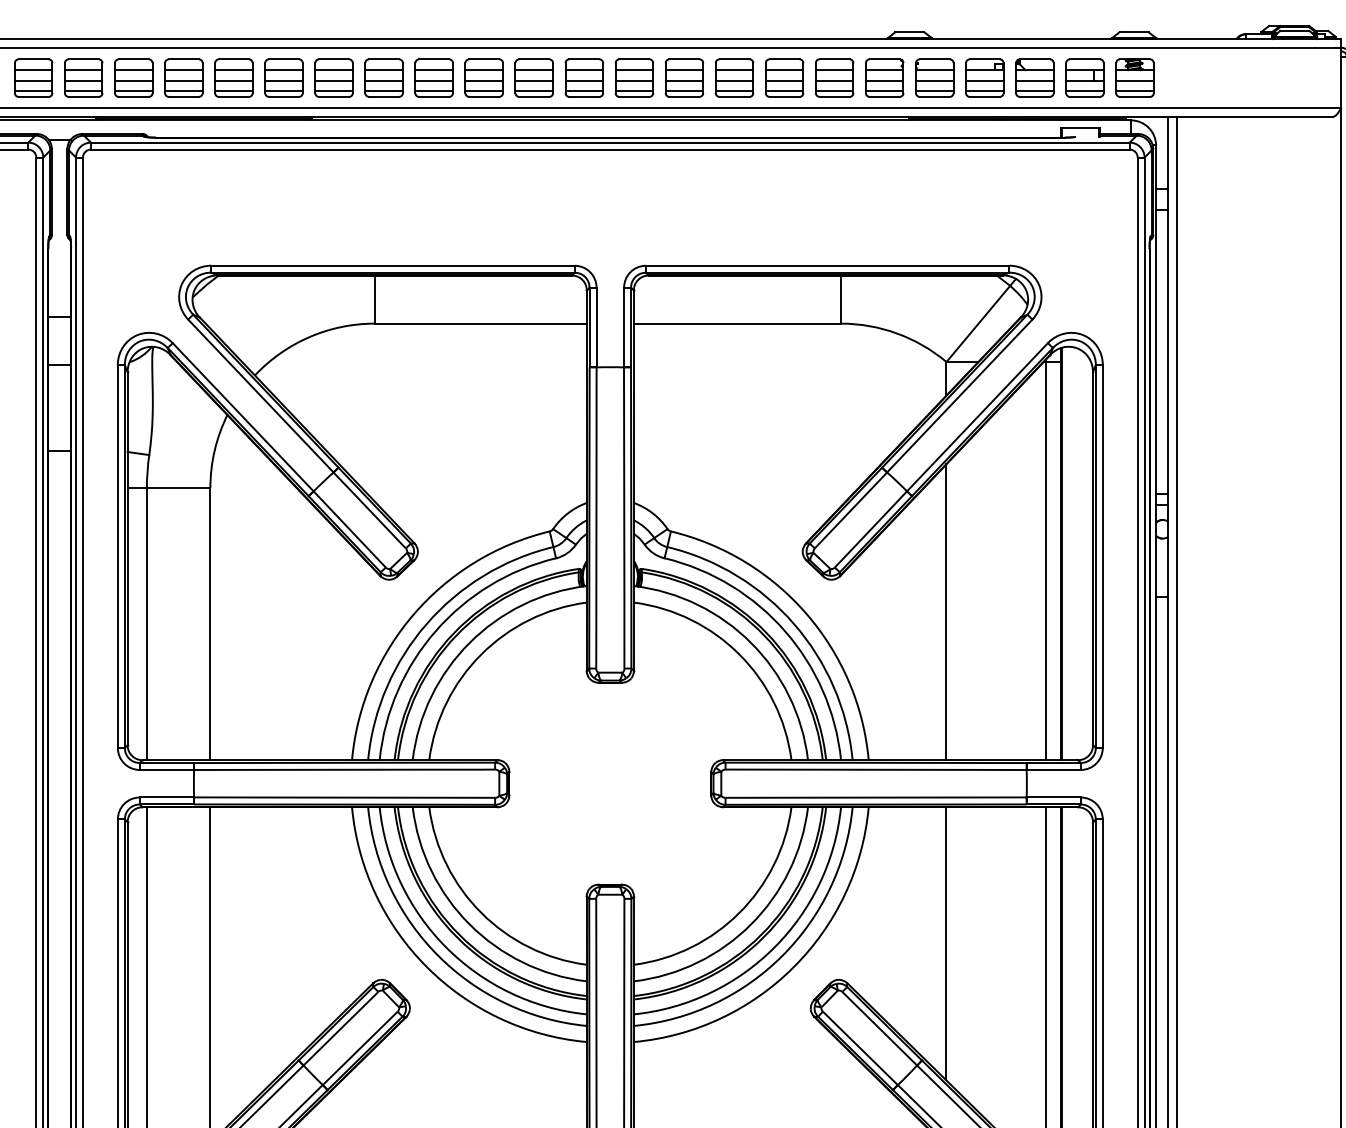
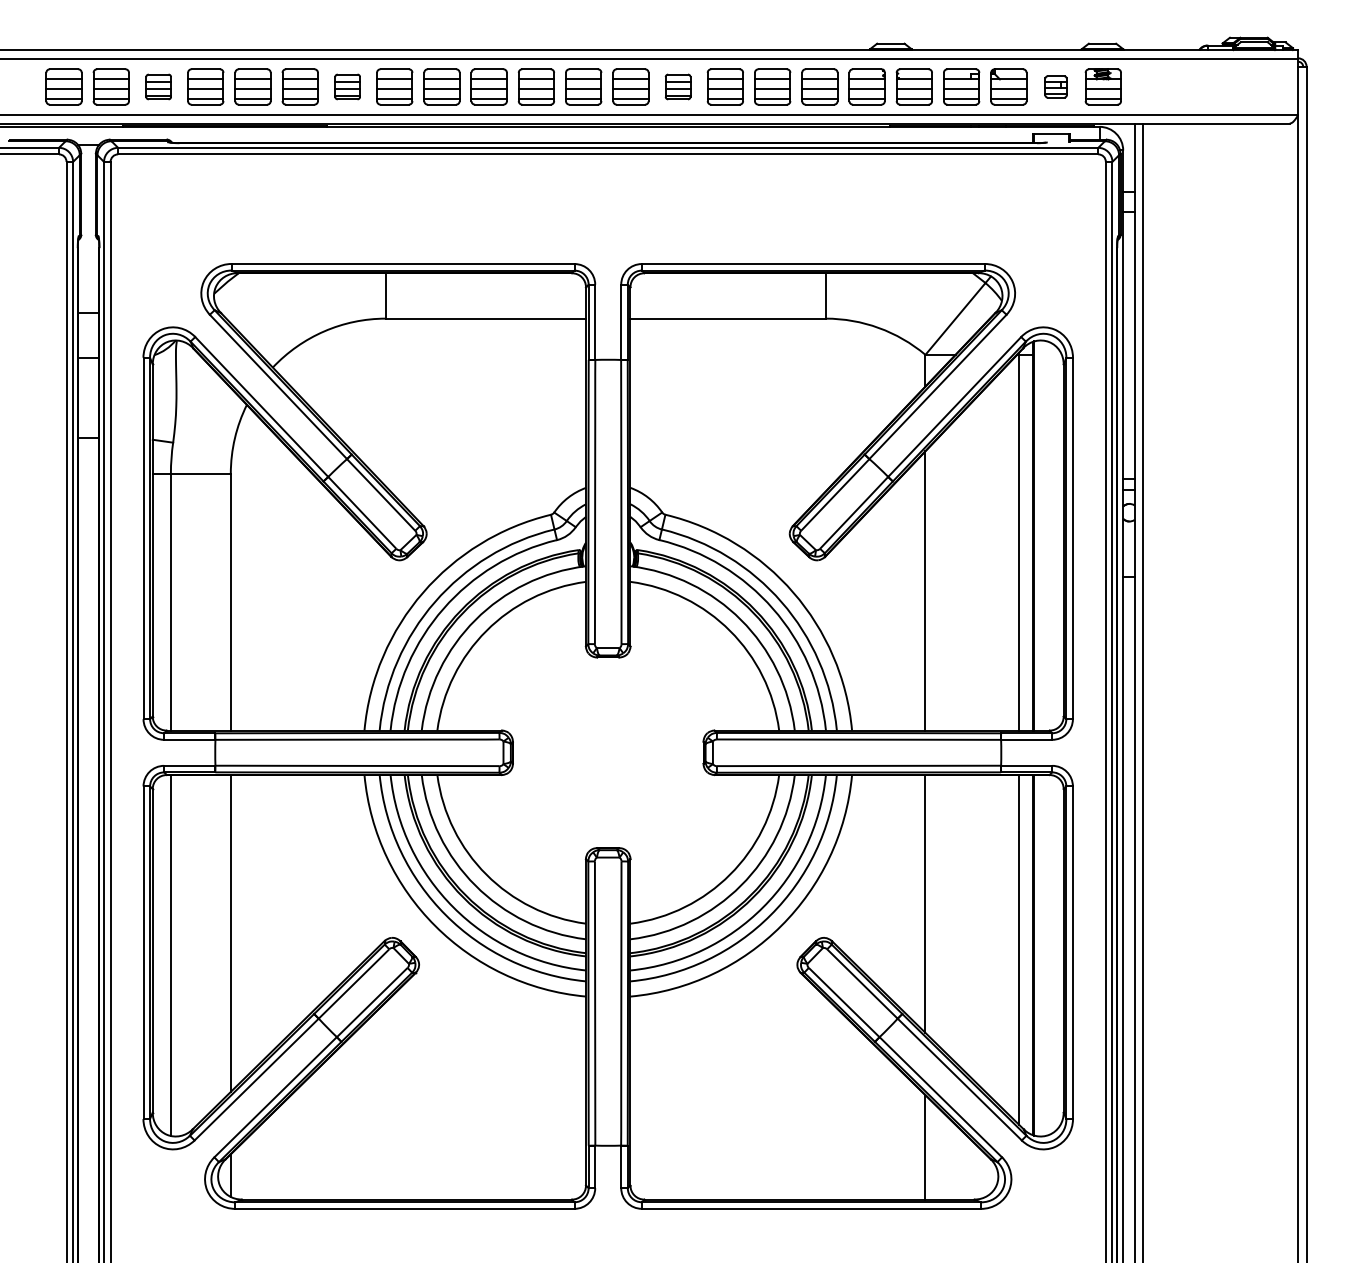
part: (133, 77) -> (158, 86), size x0.7
part: (334, 77) -> (347, 86), size x0.7
part: (683, 77) -> (677, 86), size x0.7
part: (1084, 77) -> (1055, 86), size x0.6

